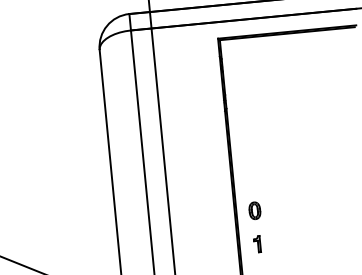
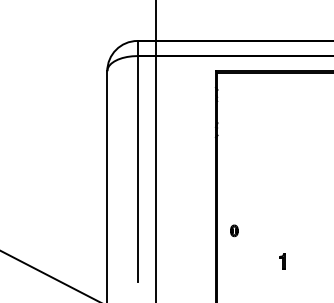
part: (255, 210) -> (234, 230), size x0.7
part: (257, 244) -> (282, 261), moved

